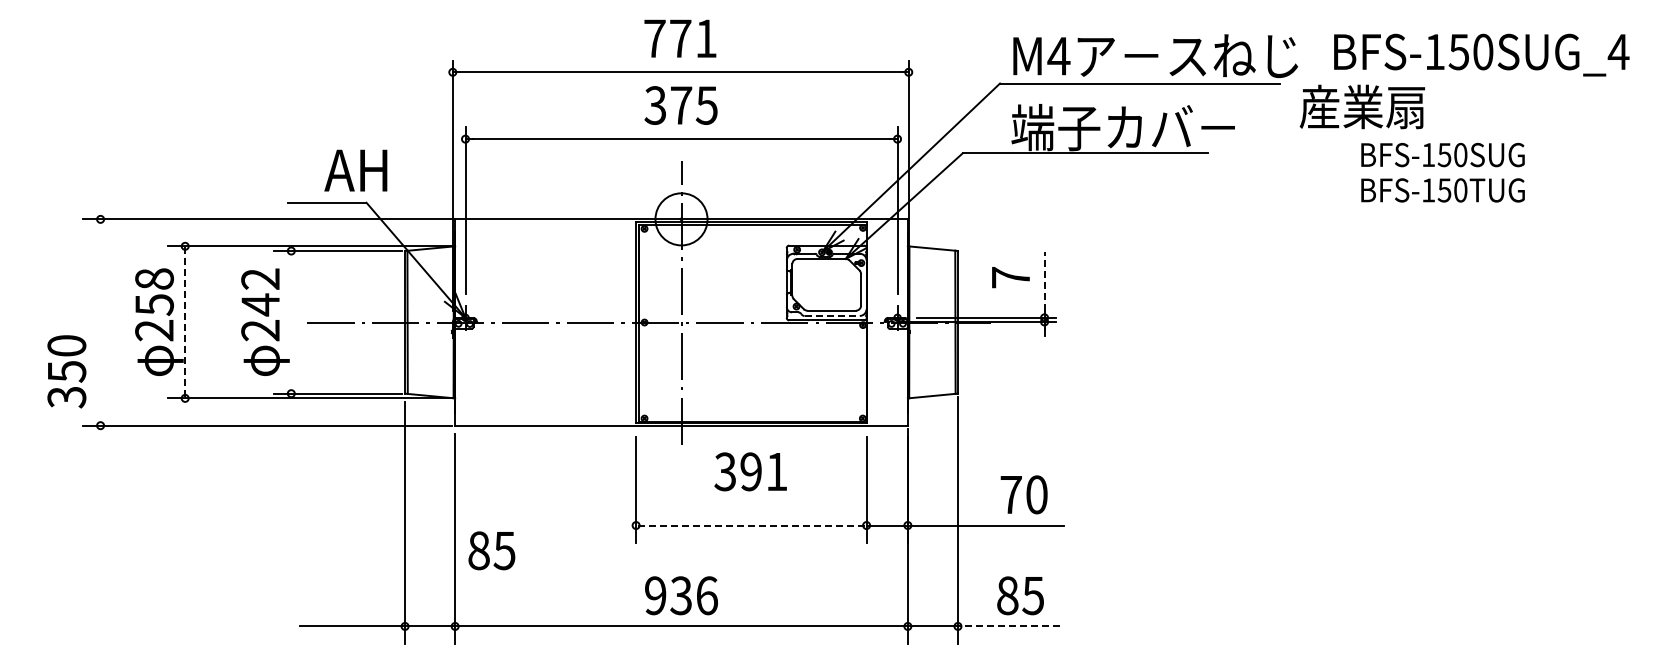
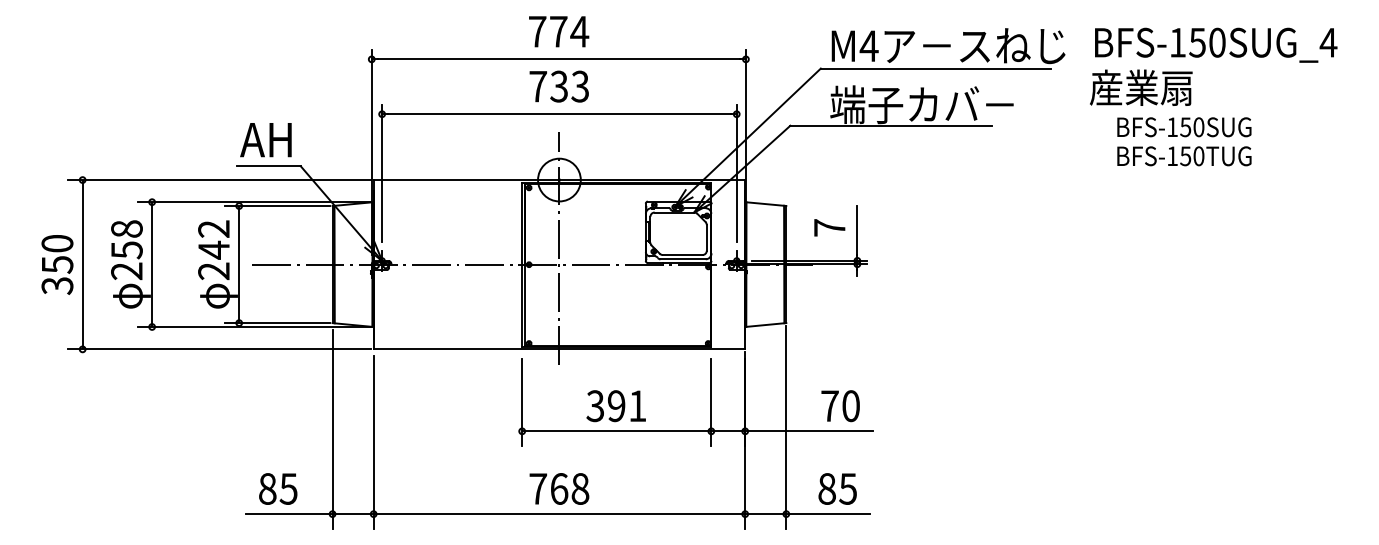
text: (705, 38) -> (579, 31), 771 -> 774
text: (680, 105) -> (558, 86), 375 -> 733
text: (1361, 106) -> (1140, 87), moved
text: (355, 170) -> (265, 139), moved
line: (1044, 281) -> (857, 231), dashed -> solid
line: (832, 315) -> (683, 258), dashed -> solid
line: (100, 322) -> (82, 264), added
line: (185, 322) -> (152, 264), dashed -> solid
line: (291, 322) -> (239, 264), added
text: (66, 371) -> (57, 264), moved
text: (750, 471) -> (616, 405), moved
line: (750, 525) -> (616, 431), dashed -> solid
text: (491, 550) -> (277, 488), moved
text: (681, 595) -> (559, 488), 936 -> 768
line: (1008, 626) -> (827, 514), dashed -> solid

